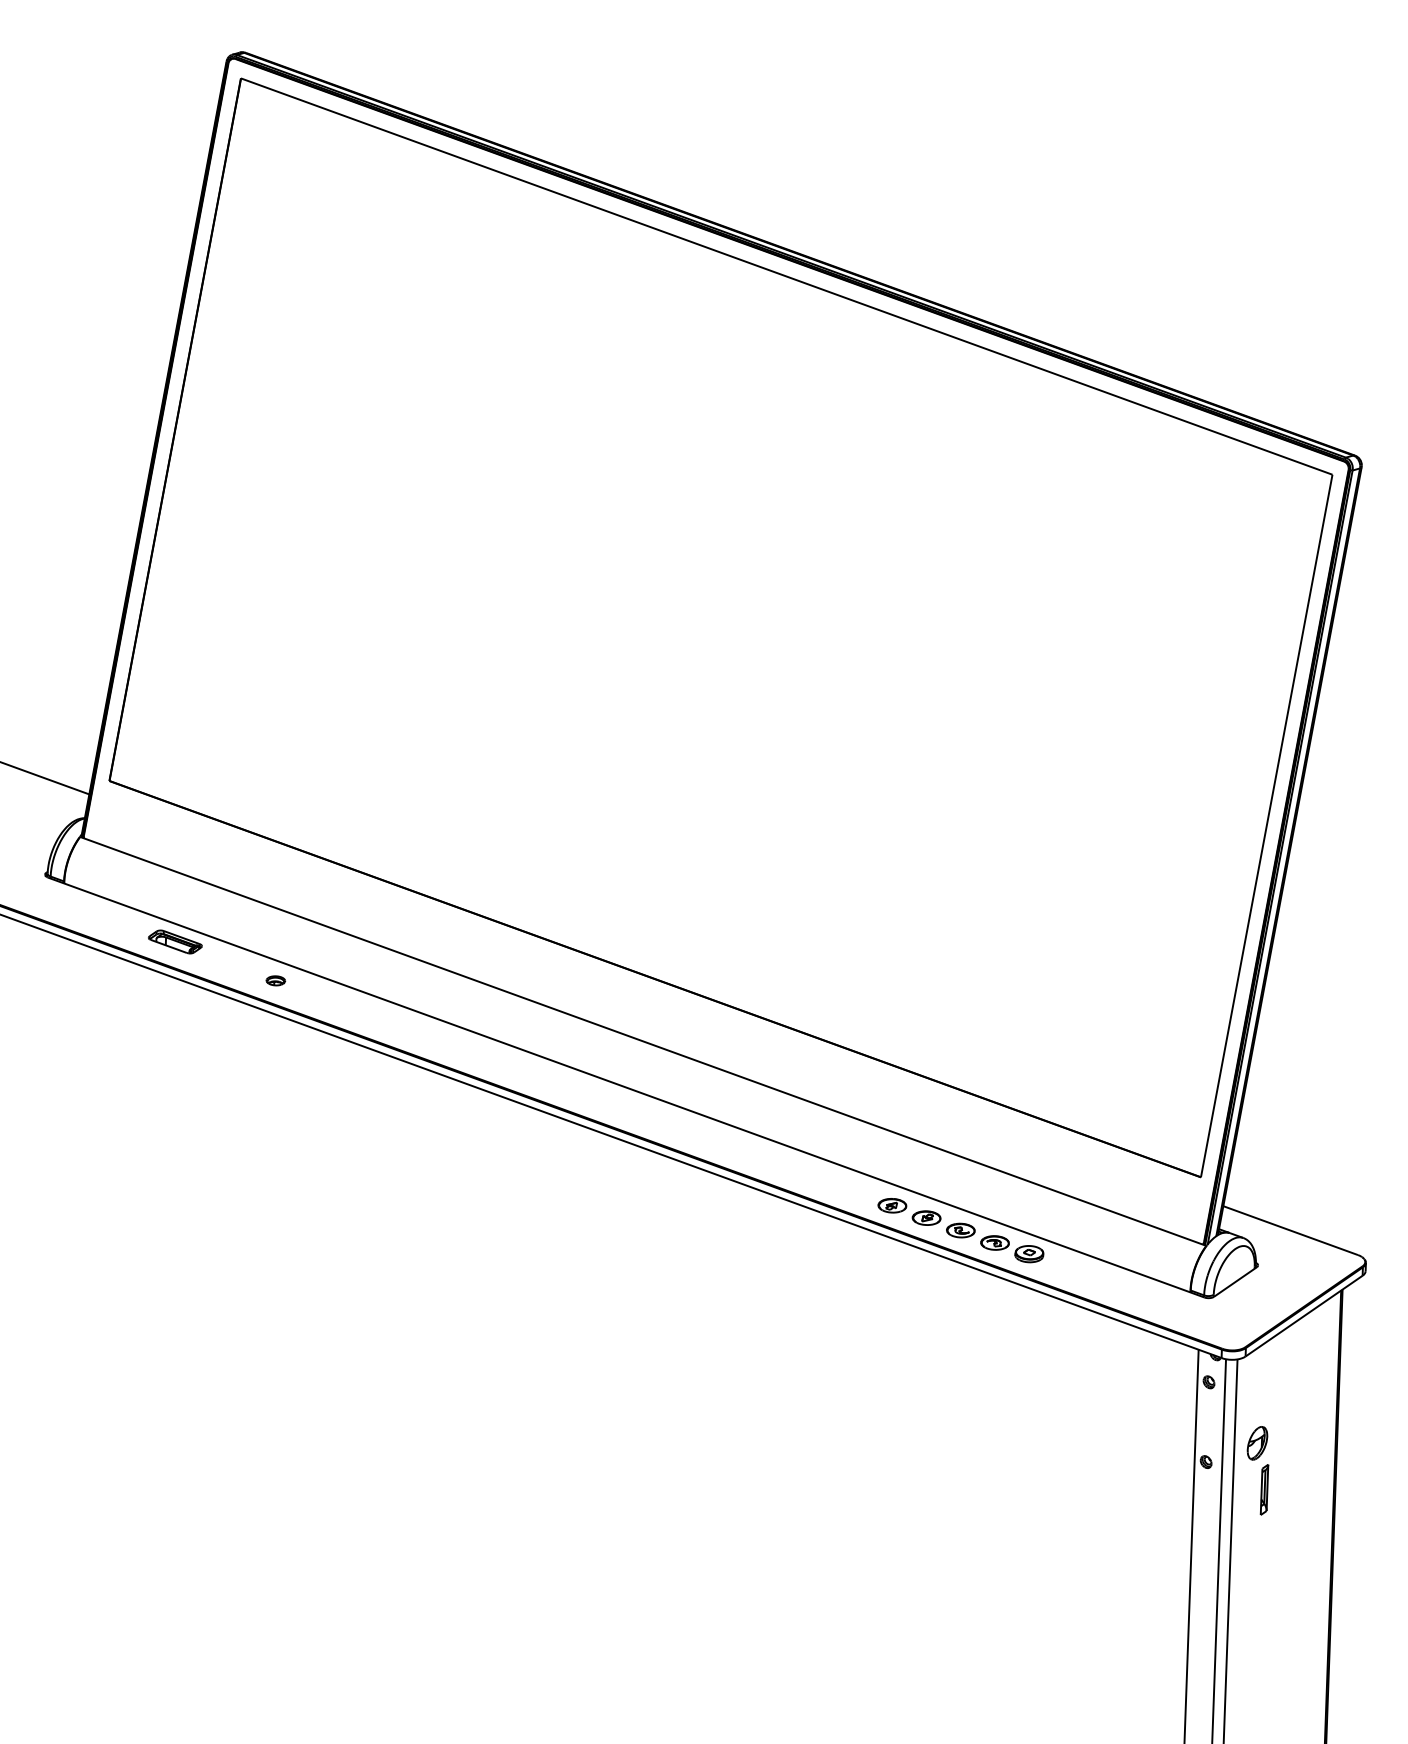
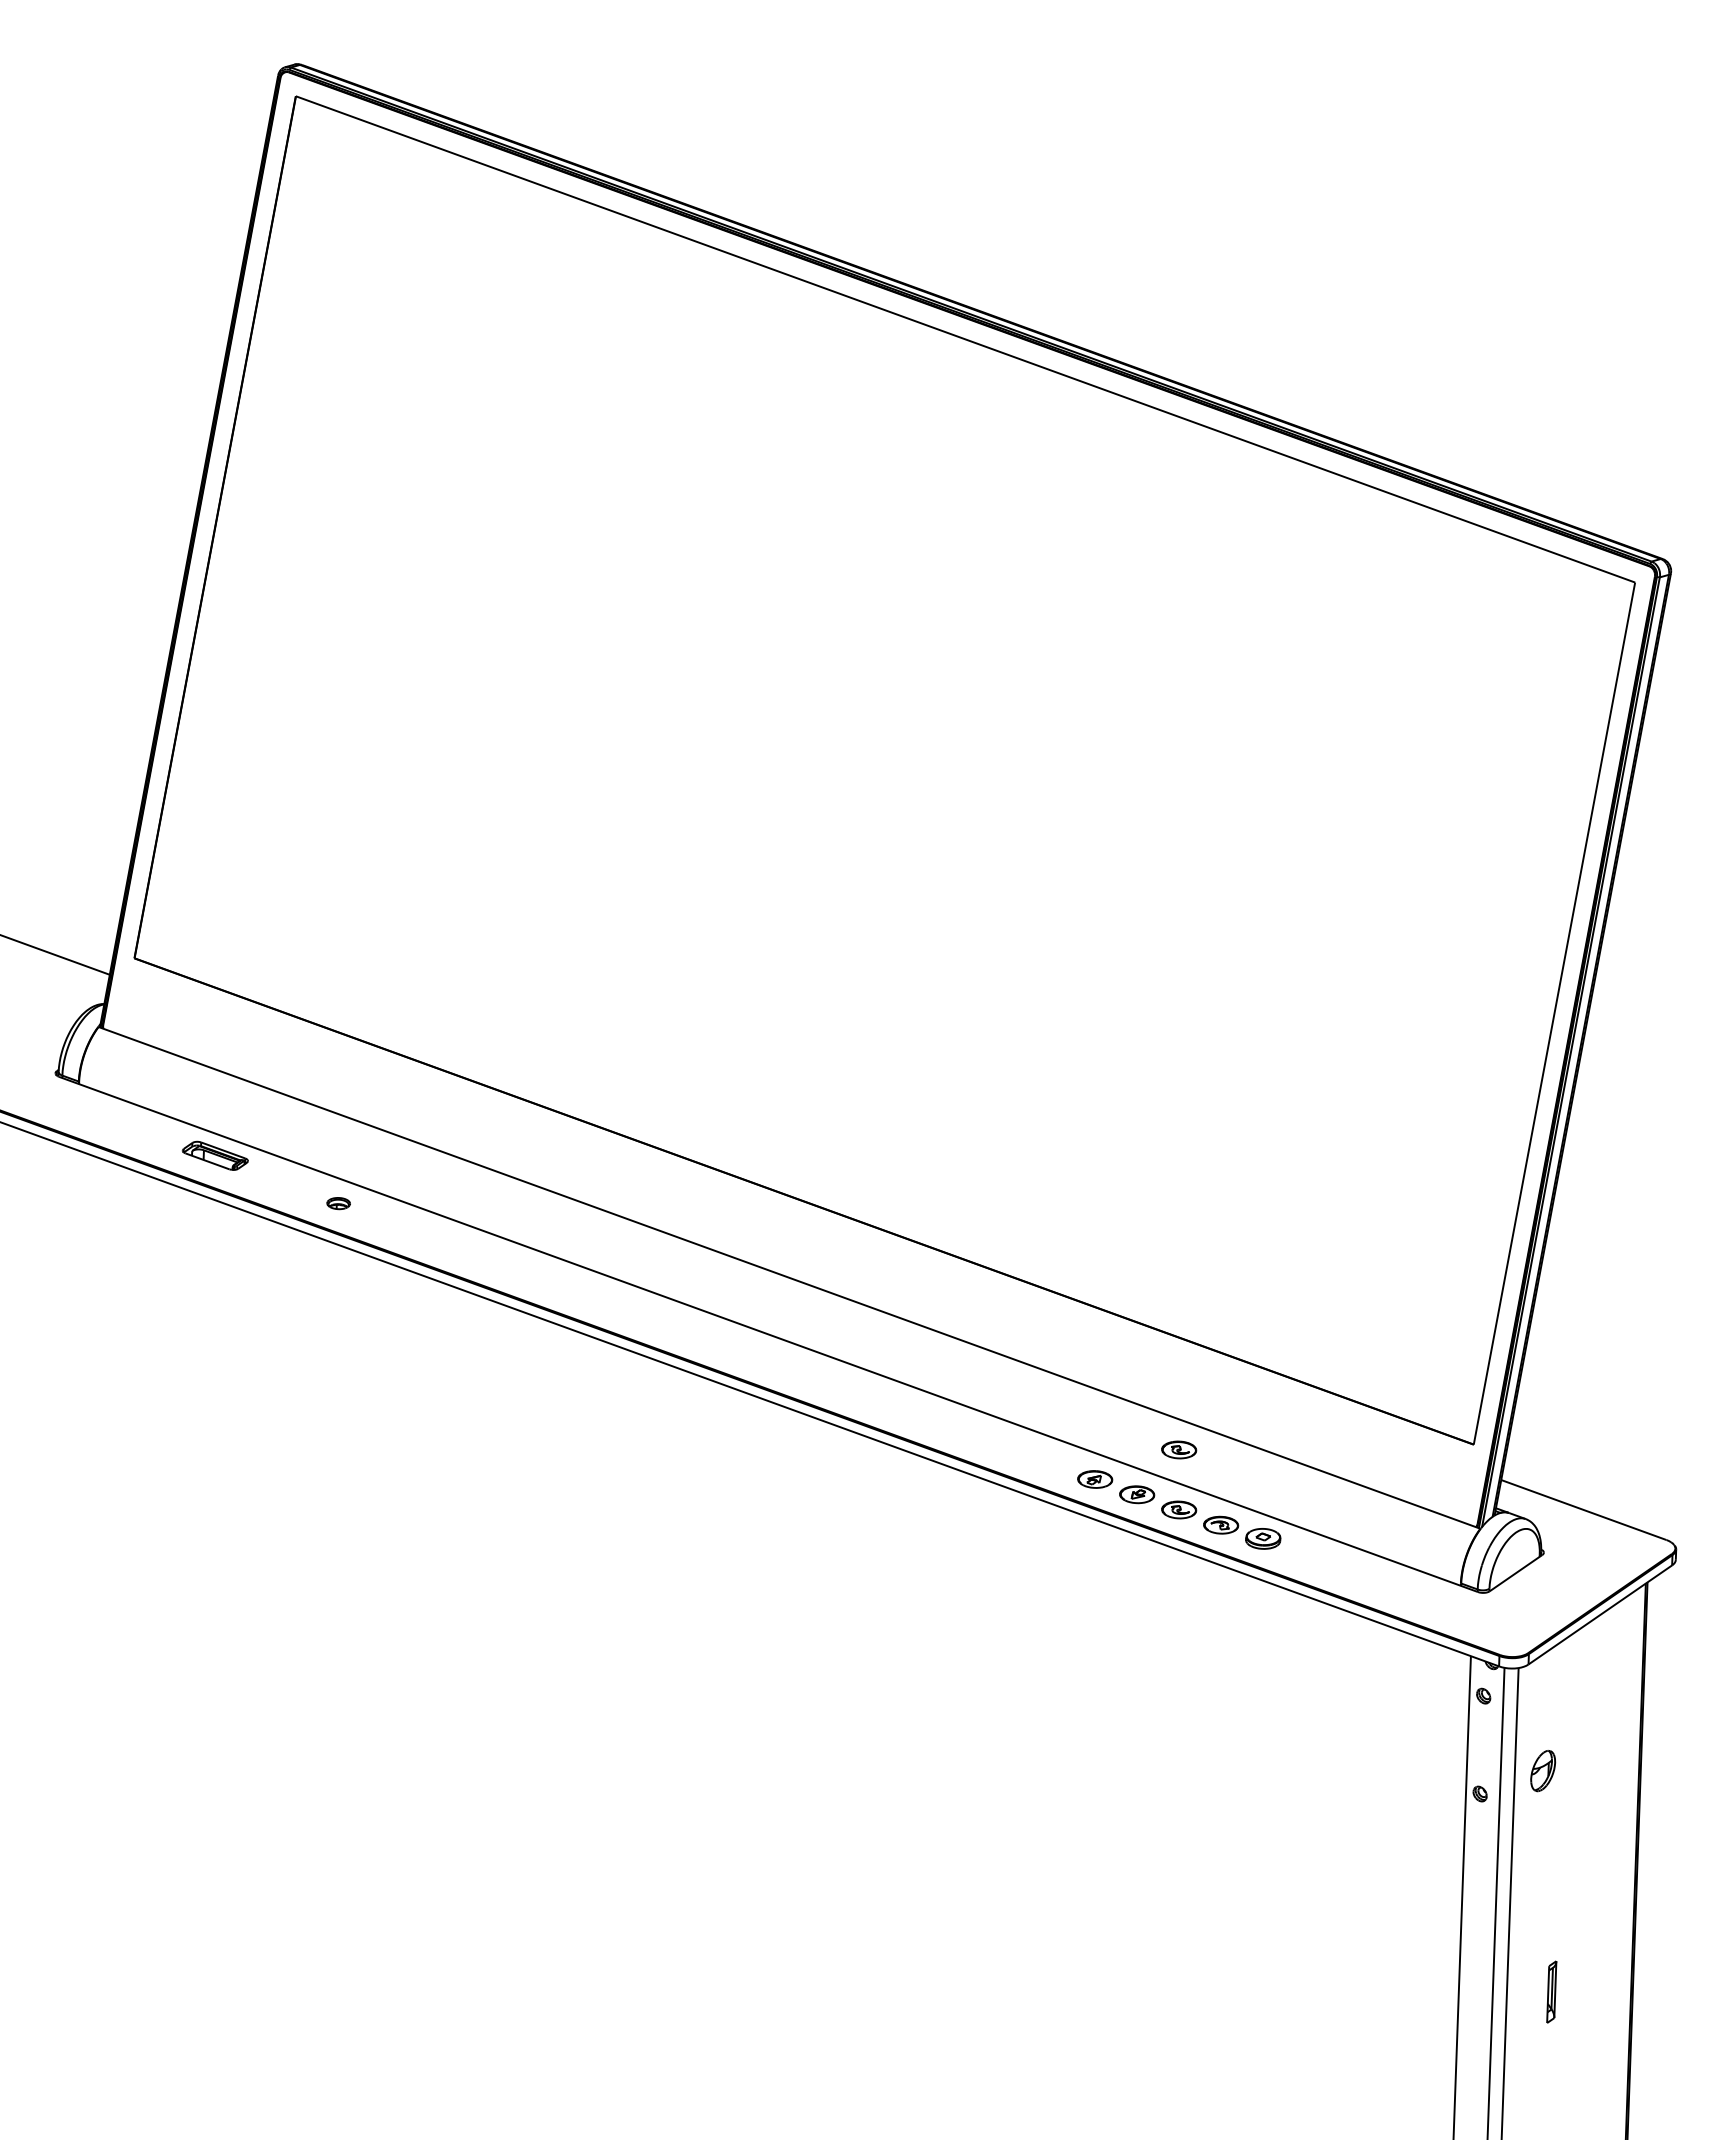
part: (961, 1181) -> (1179, 1449), added
part: (1264, 1489) -> (1551, 1991), moved

